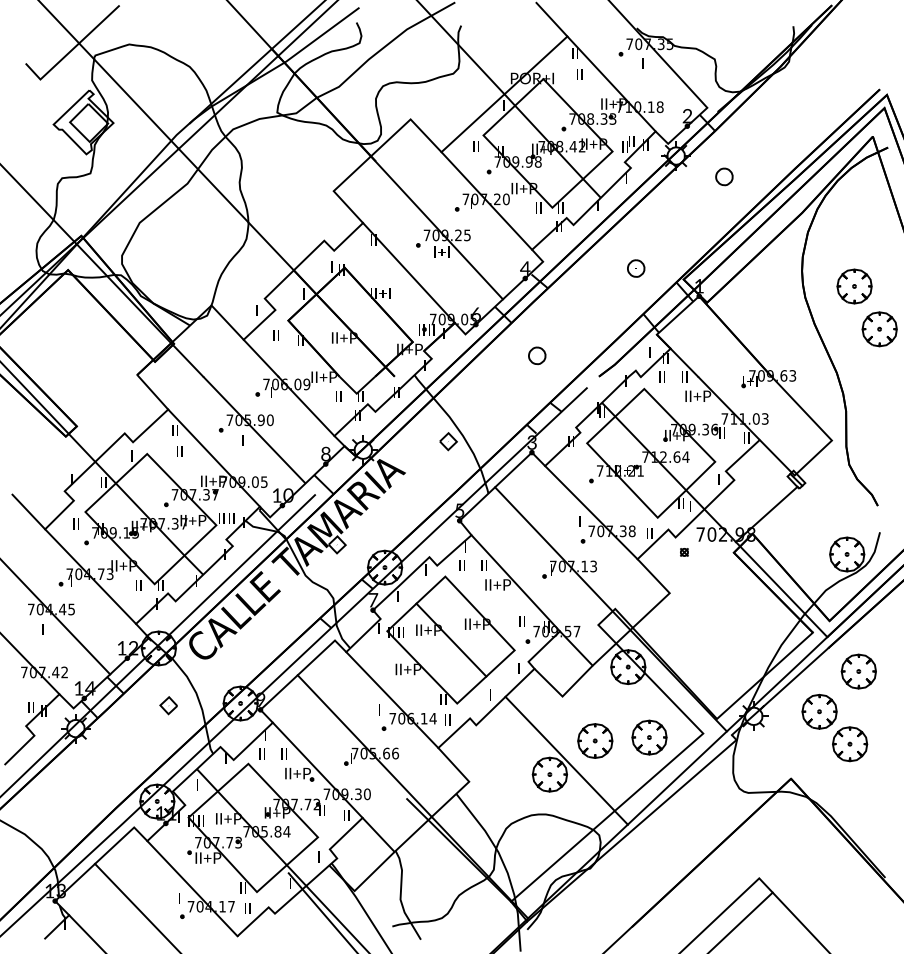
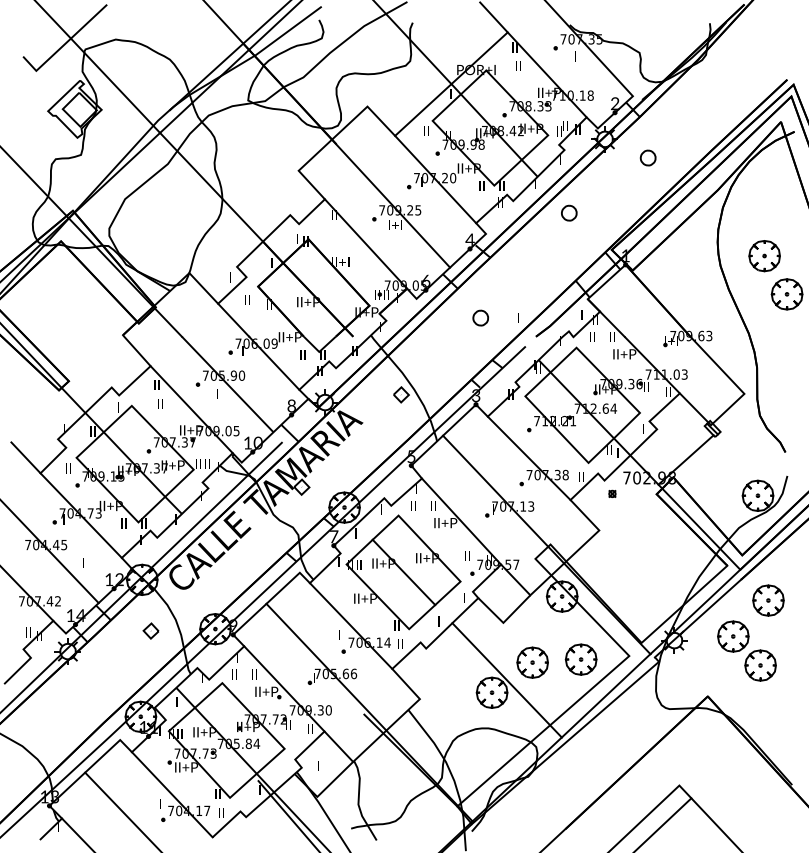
part: (636, 268) -> (569, 213), moved
text: (579, 521) -> (518, 317), moved
text: (42, 629) -> (82, 562), moved
text: (318, 856) -> (318, 766), moved

